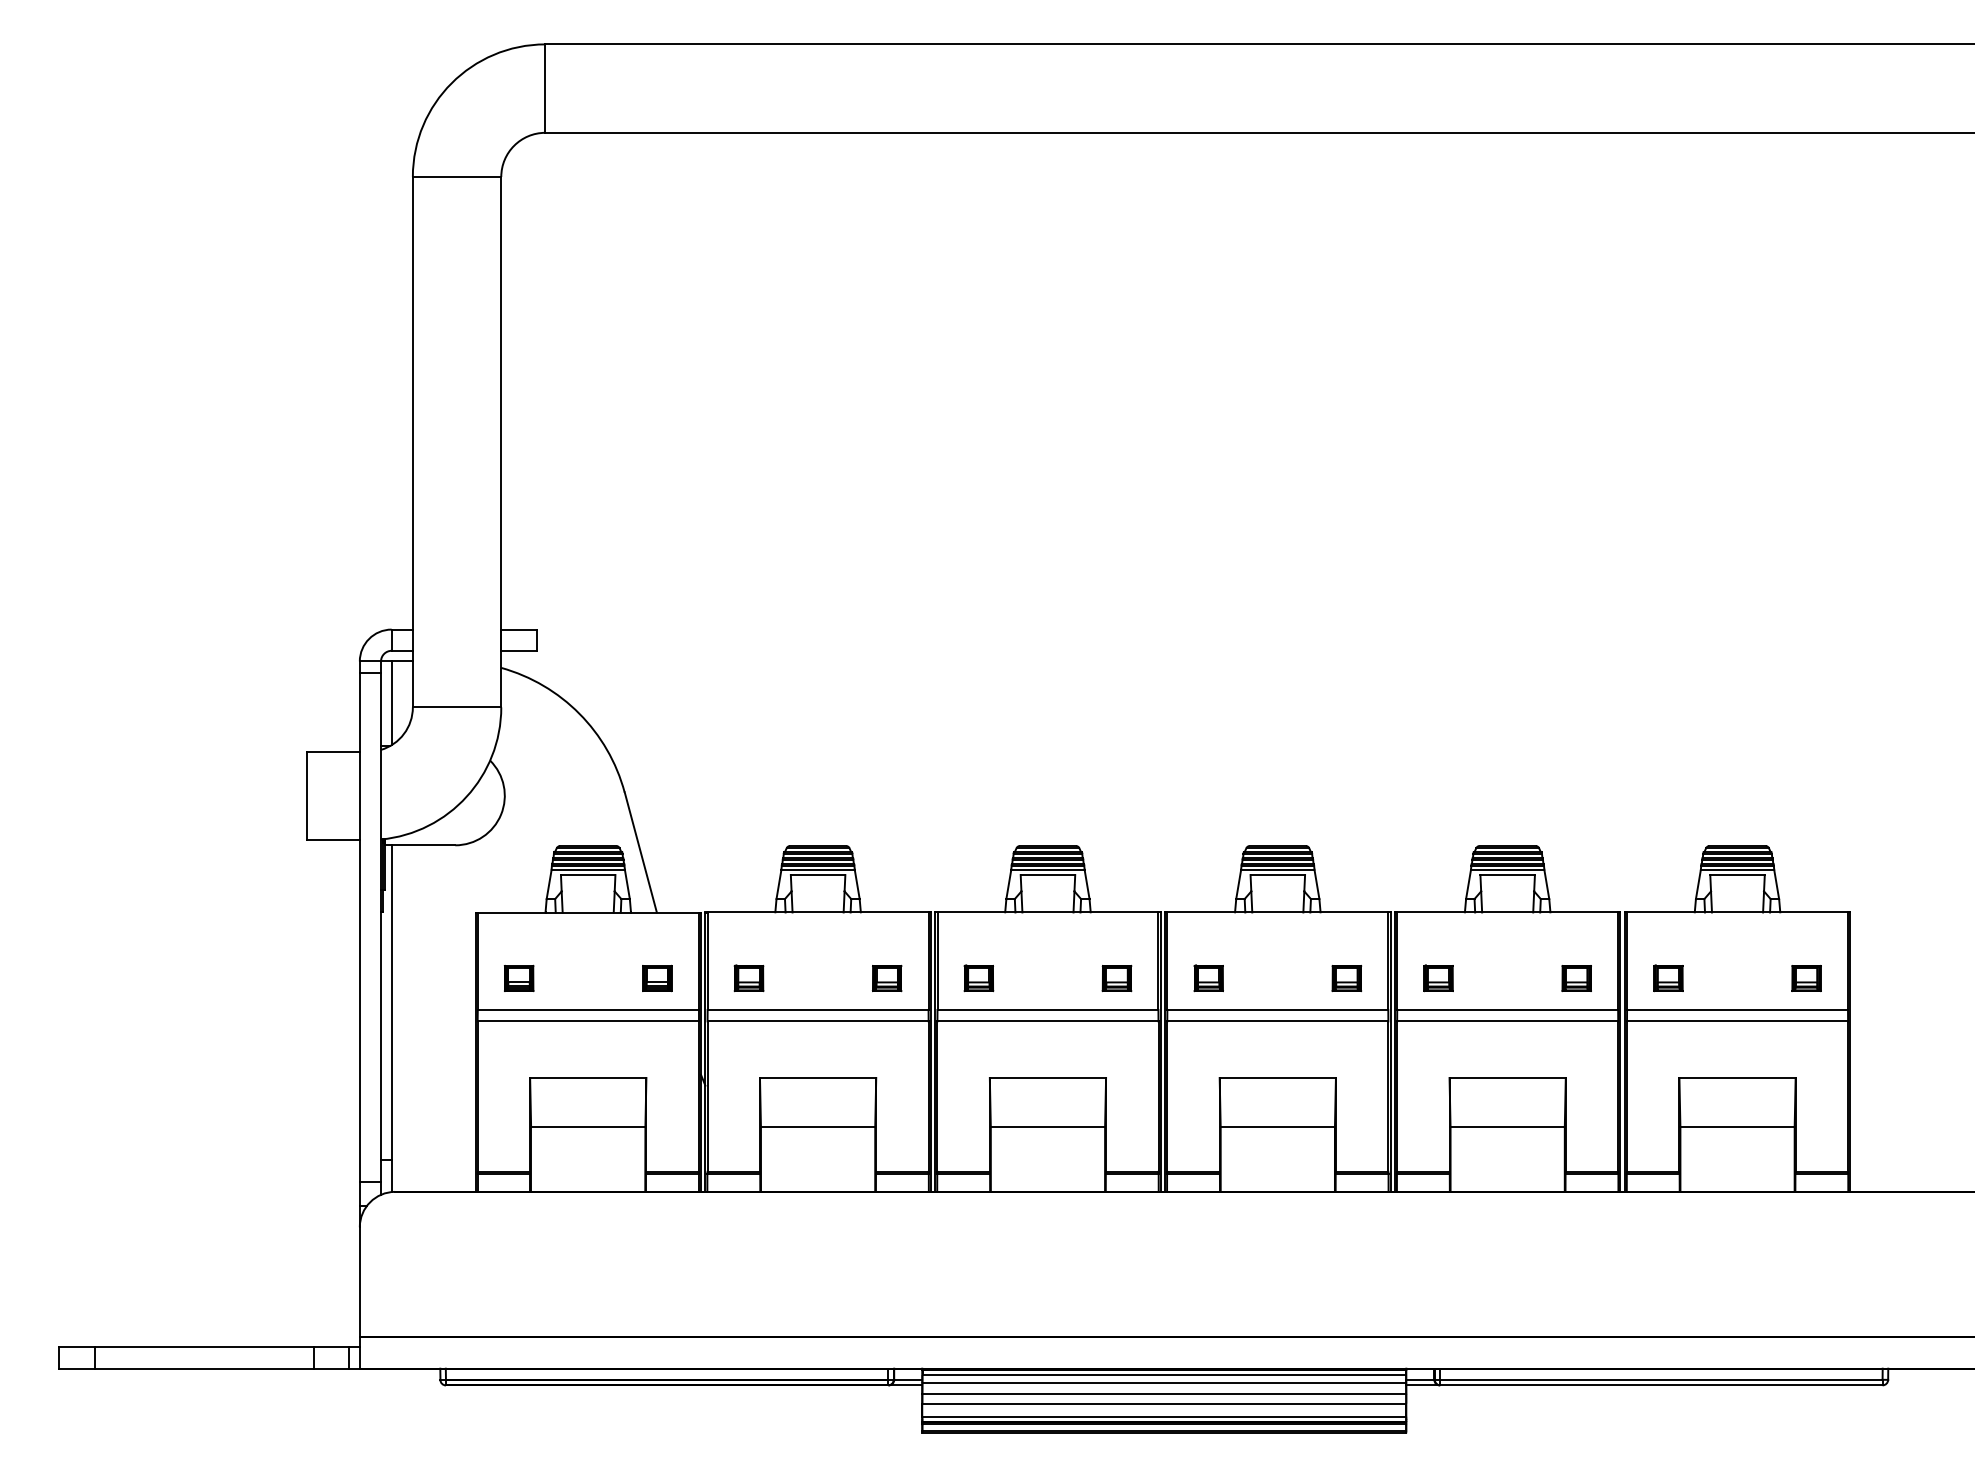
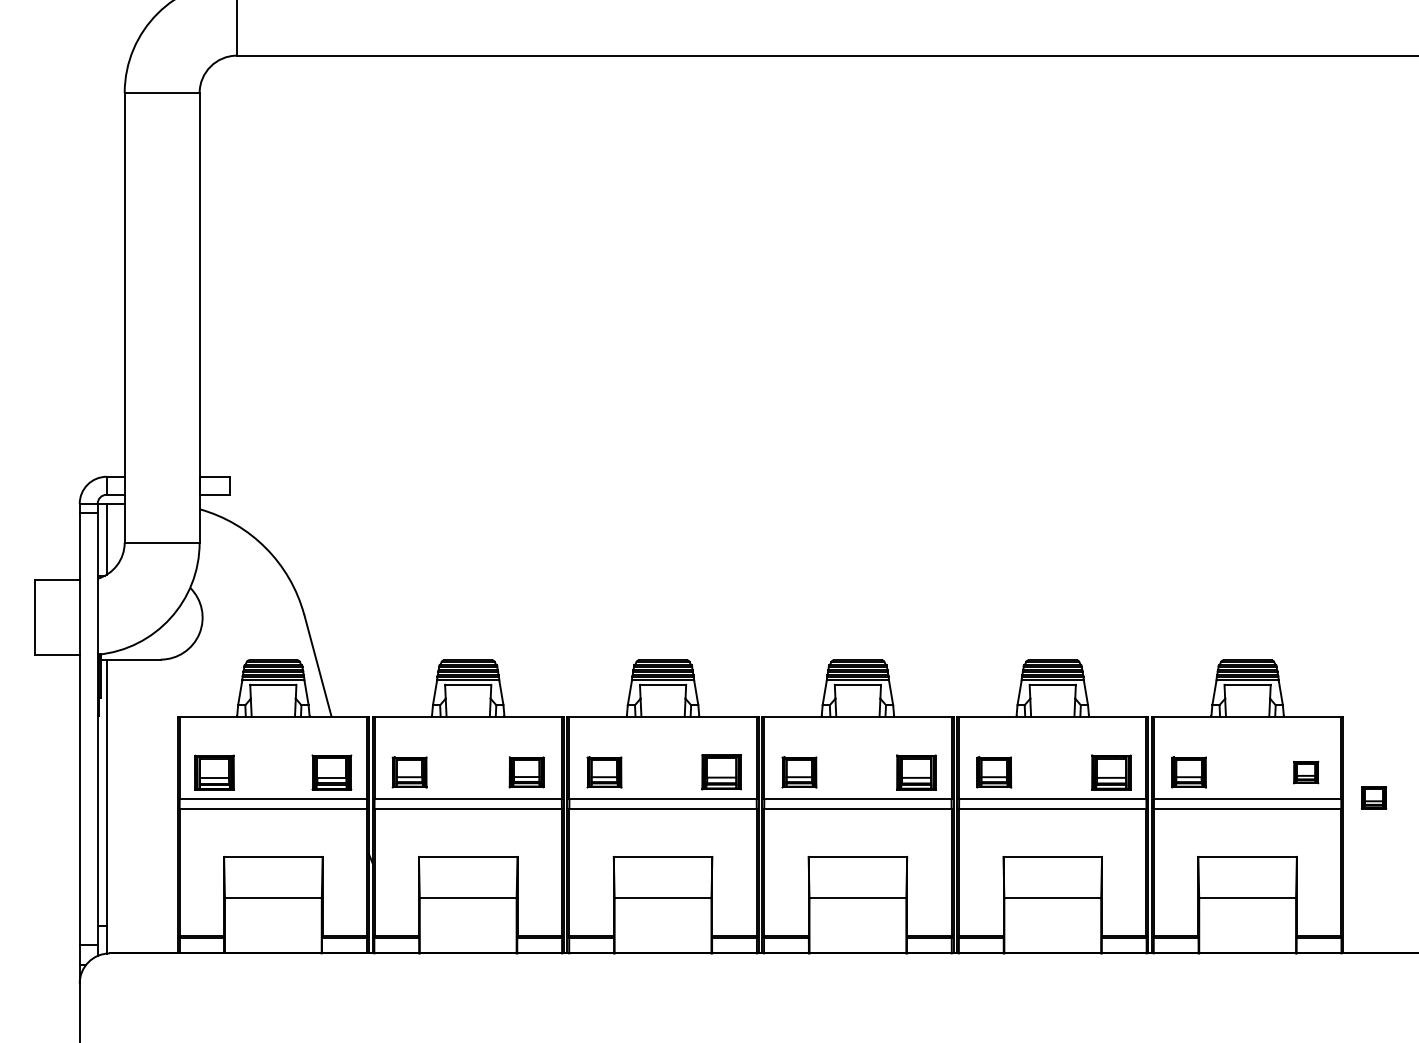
part: (519, 977) -> (215, 771), size x1.6
part: (657, 978) -> (332, 772), size x1.6
part: (748, 978) -> (409, 772), size x1.4
part: (887, 978) -> (527, 772), size x1.4
part: (978, 978) -> (604, 772), size x1.4
part: (1116, 978) -> (721, 772), size x1.6
part: (1208, 978) -> (799, 772), size x1.4
part: (1346, 978) -> (916, 772), size x1.6
part: (1438, 978) -> (994, 772), size x1.4
part: (1576, 978) -> (1111, 772), size x1.6
part: (1668, 978) -> (1189, 772), size x1.4
part: (1886, 1008) -> (1373, 797), added

